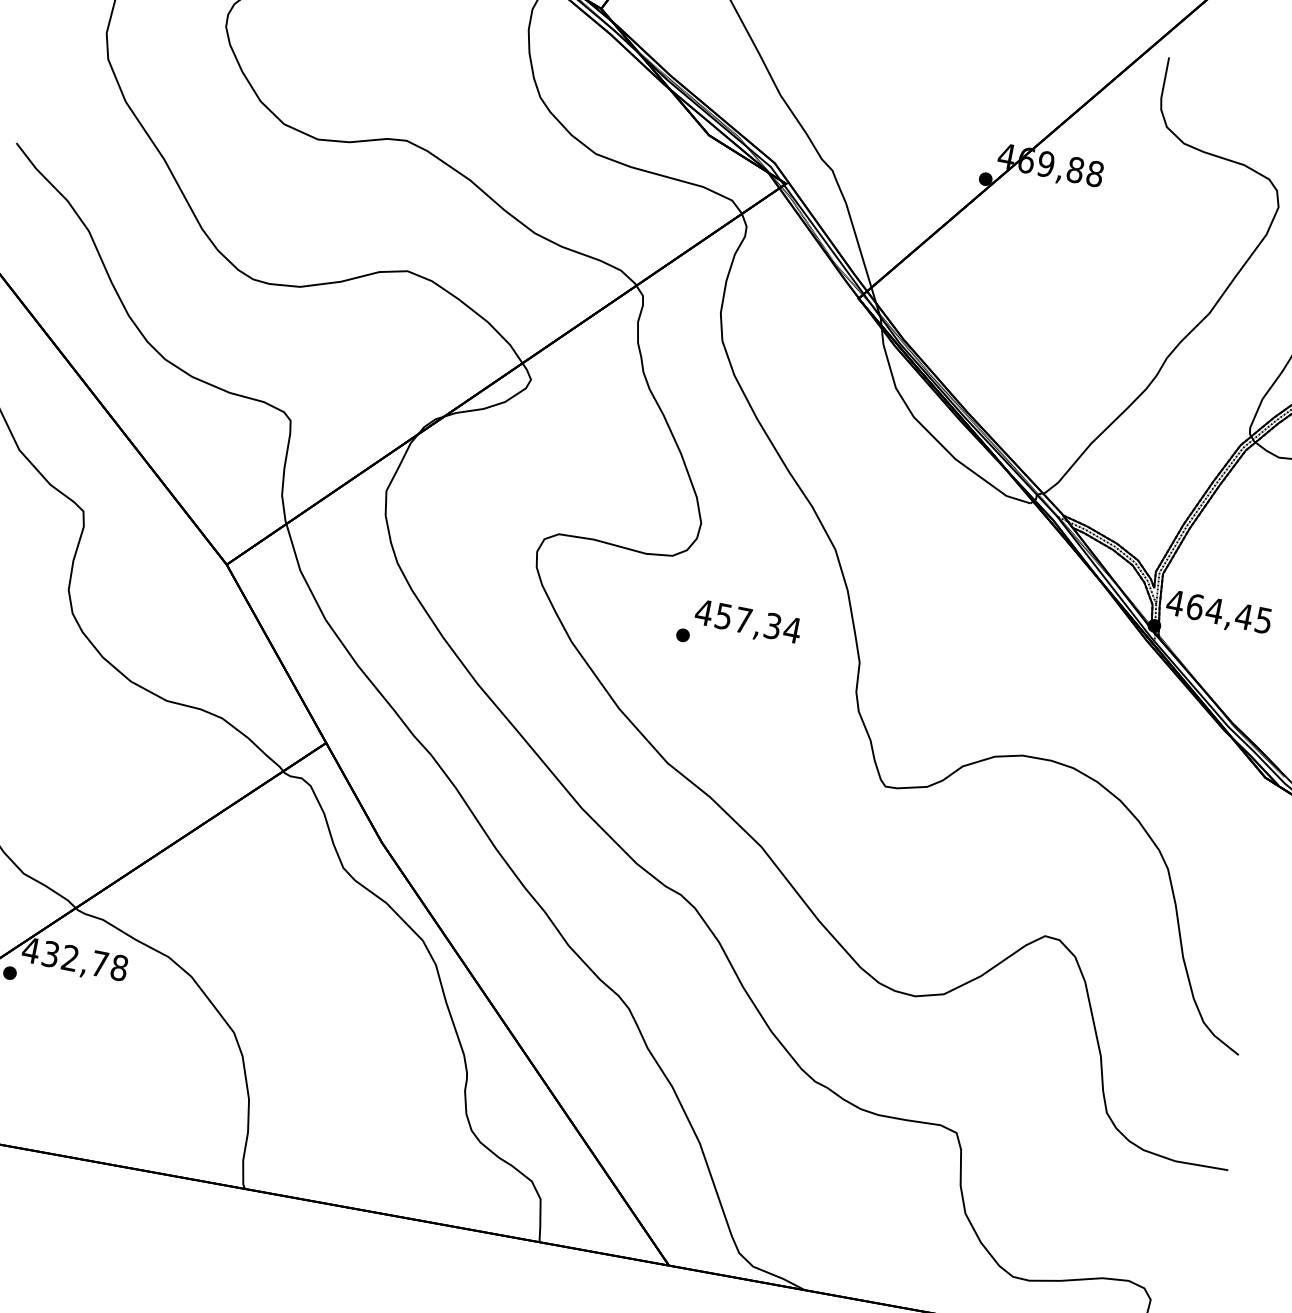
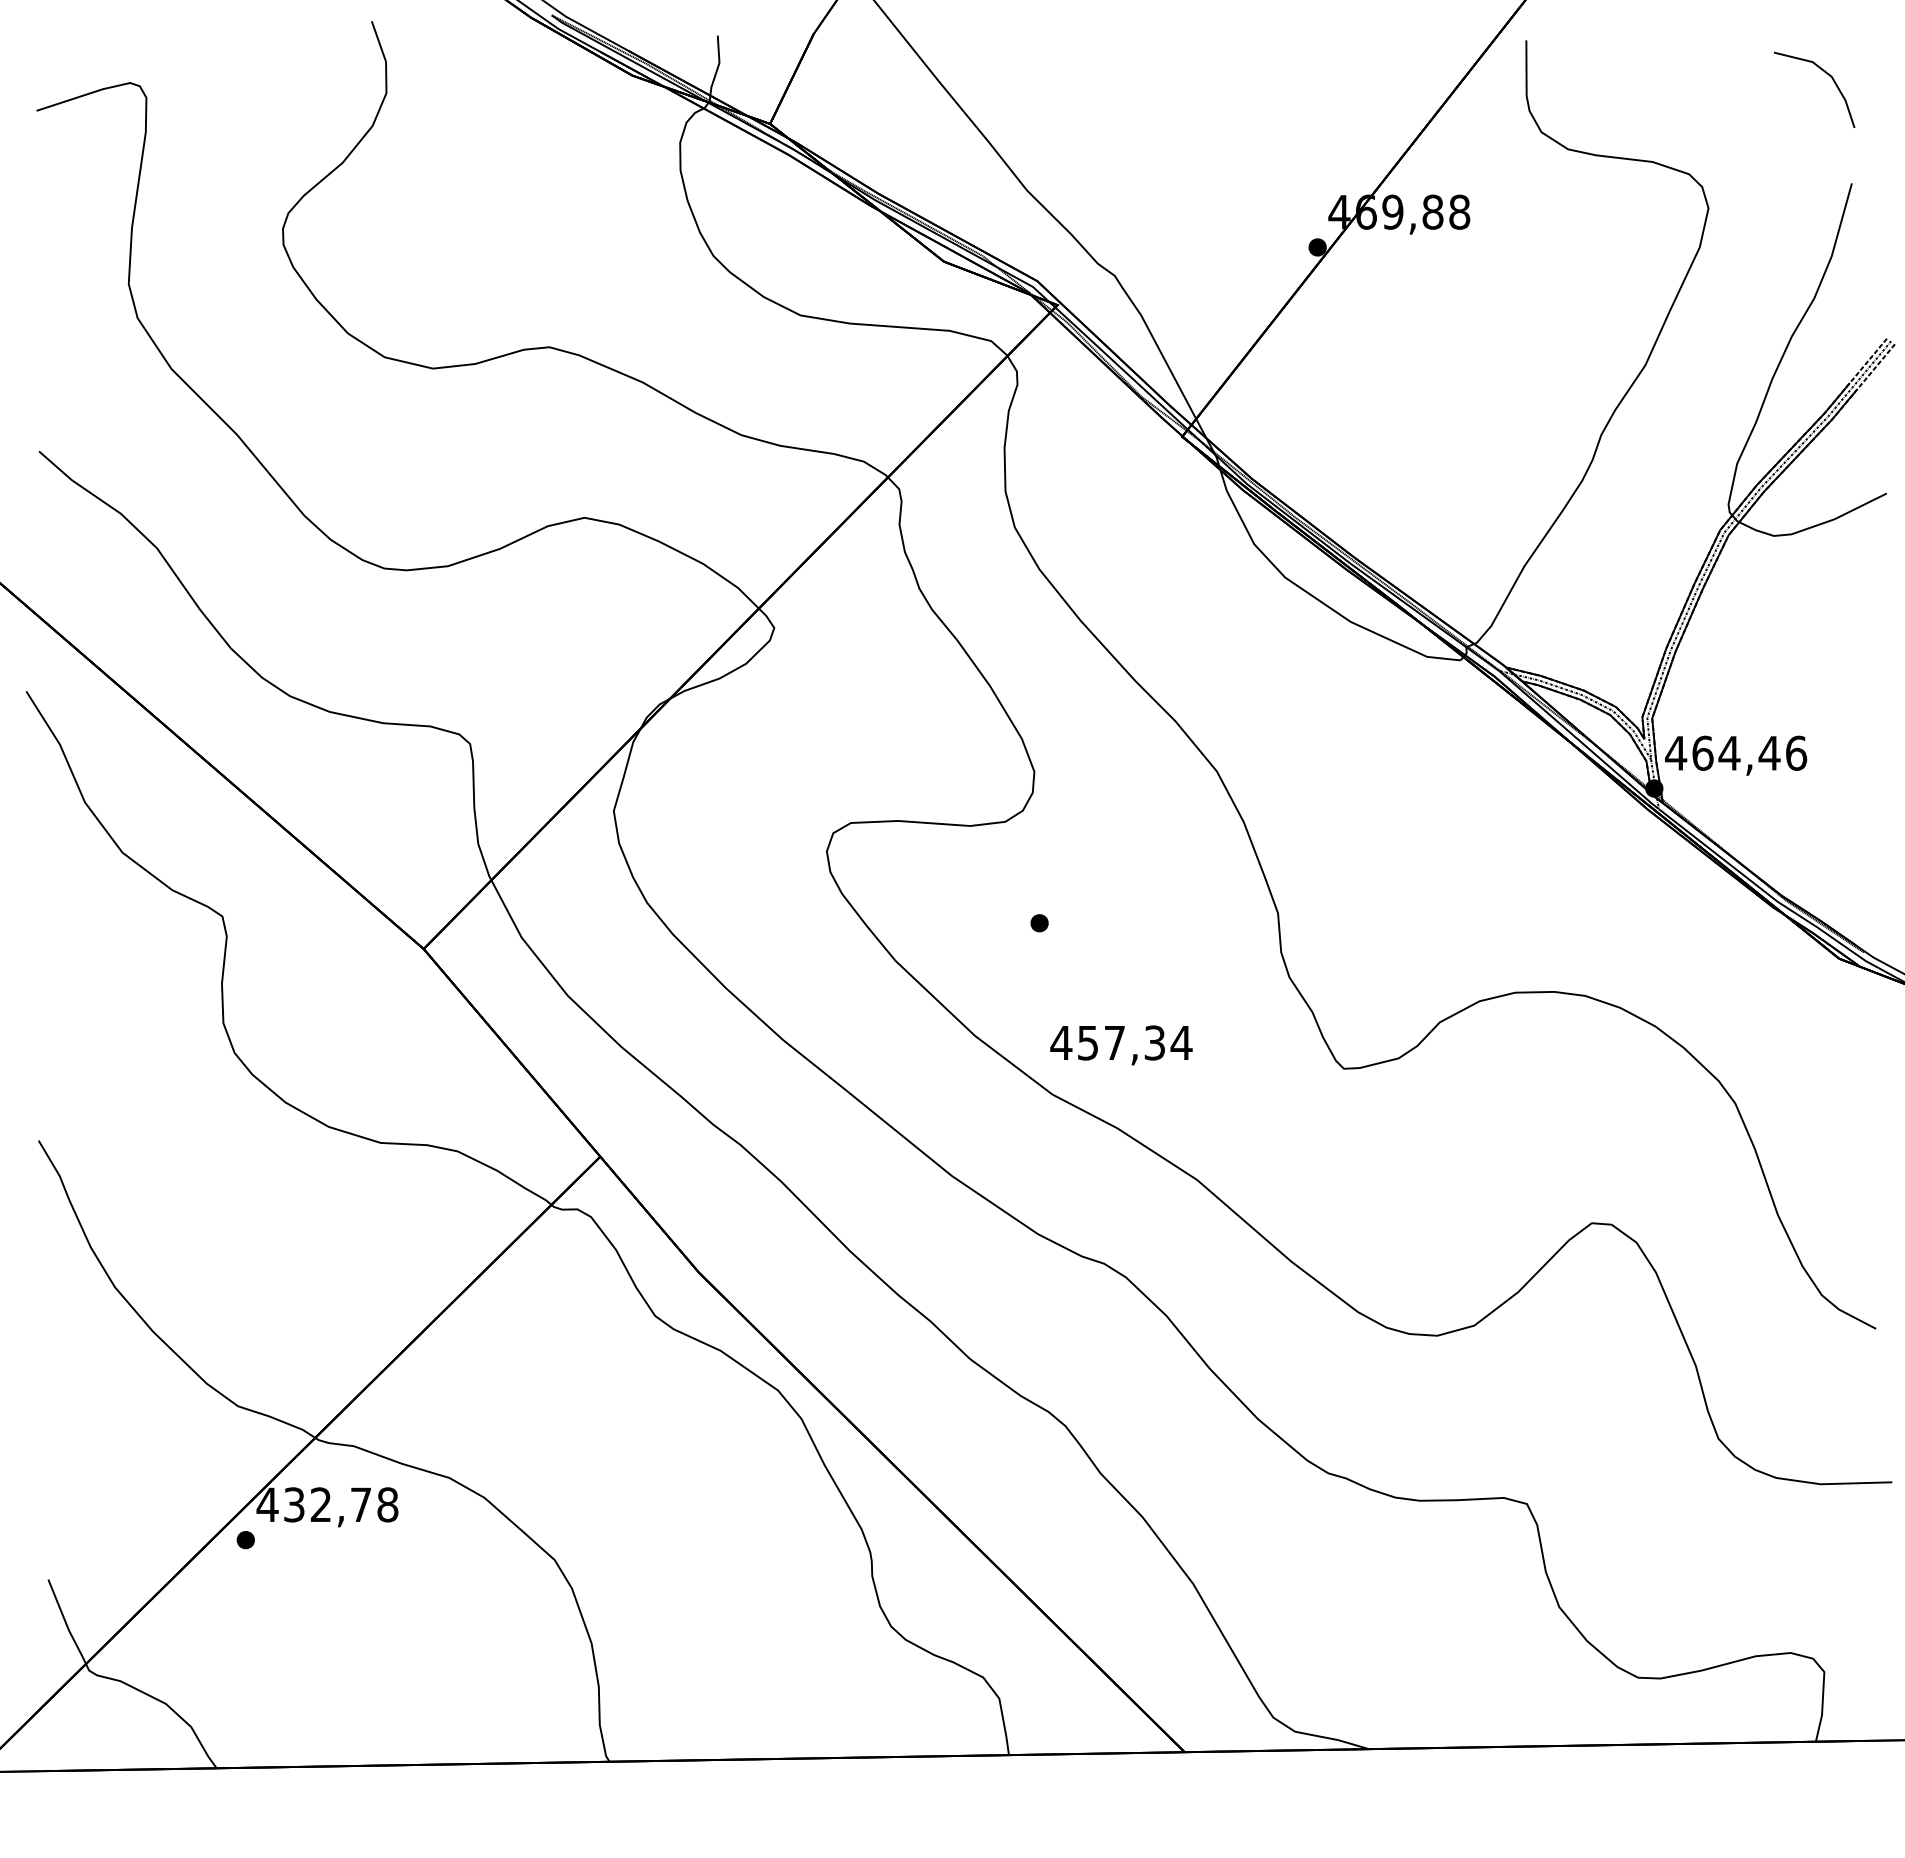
text: (1264, 620) -> (1796, 752), 464,45 -> 464,46
text: (747, 623) -> (1121, 1045), moved

